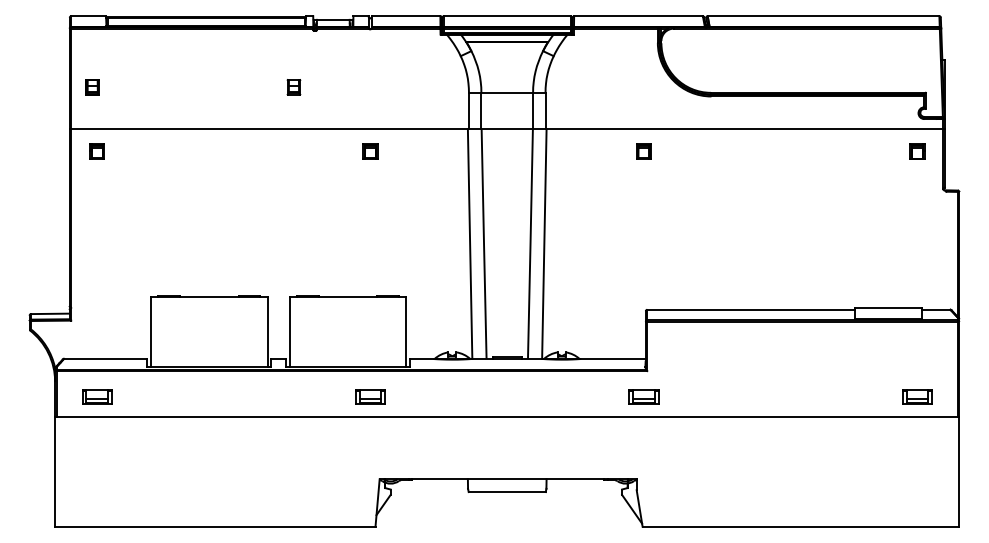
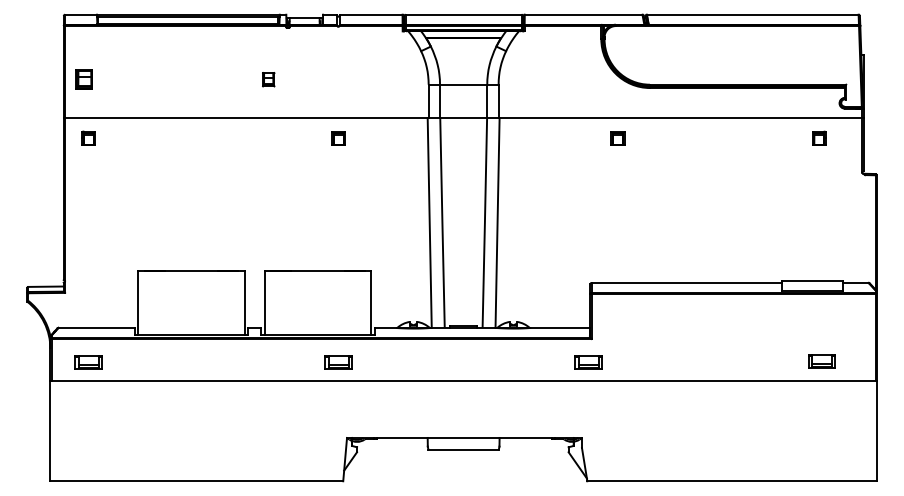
part: (92, 87) -> (84, 79), size x1.4
part: (643, 151) -> (617, 138), moved
part: (917, 151) -> (819, 138), moved
part: (917, 396) -> (822, 361), moved

